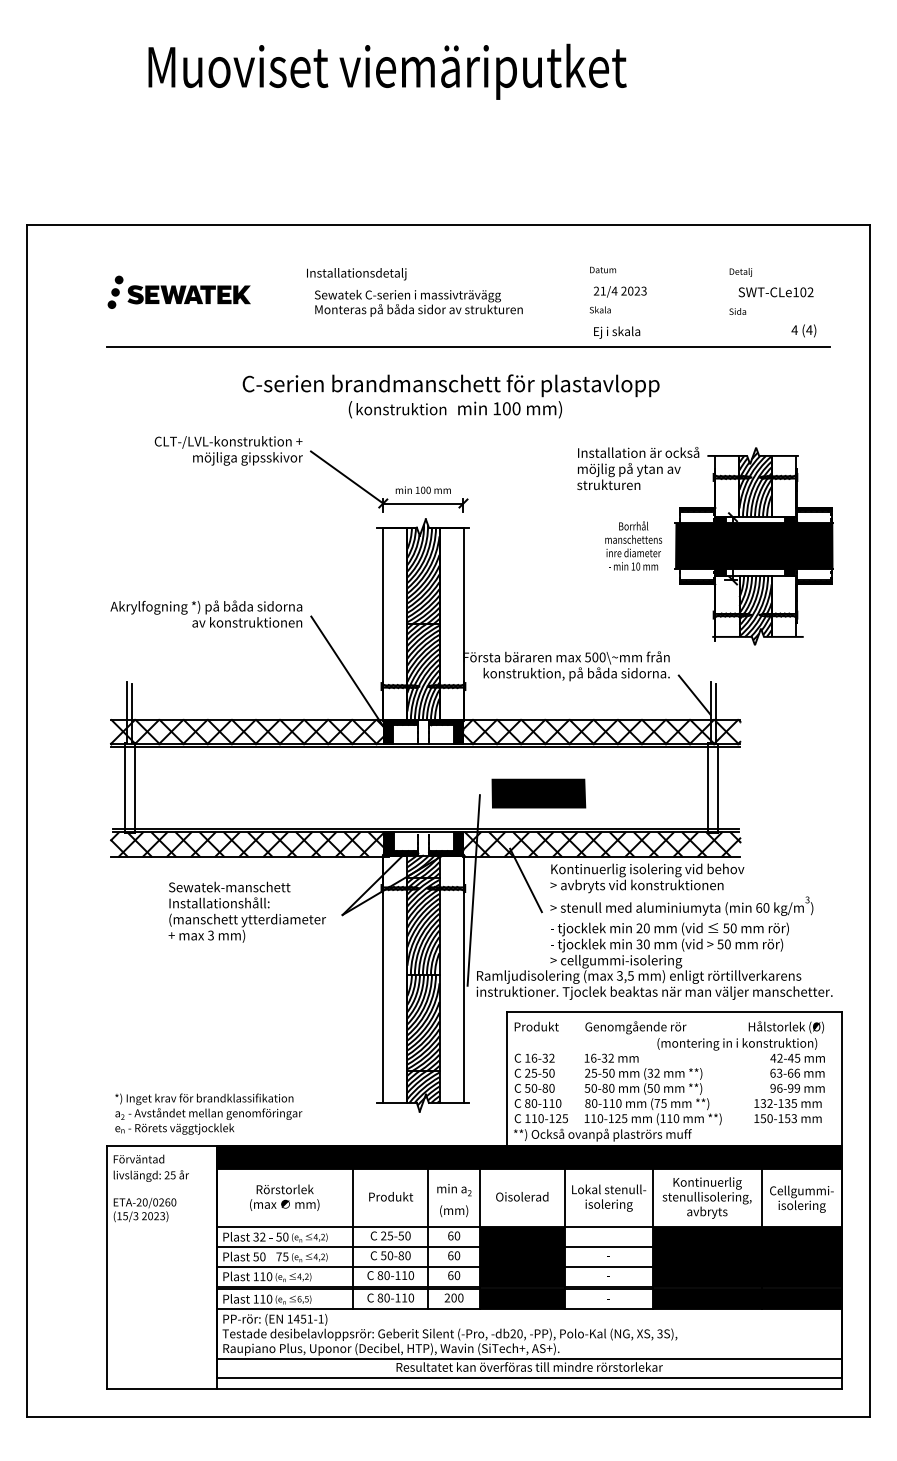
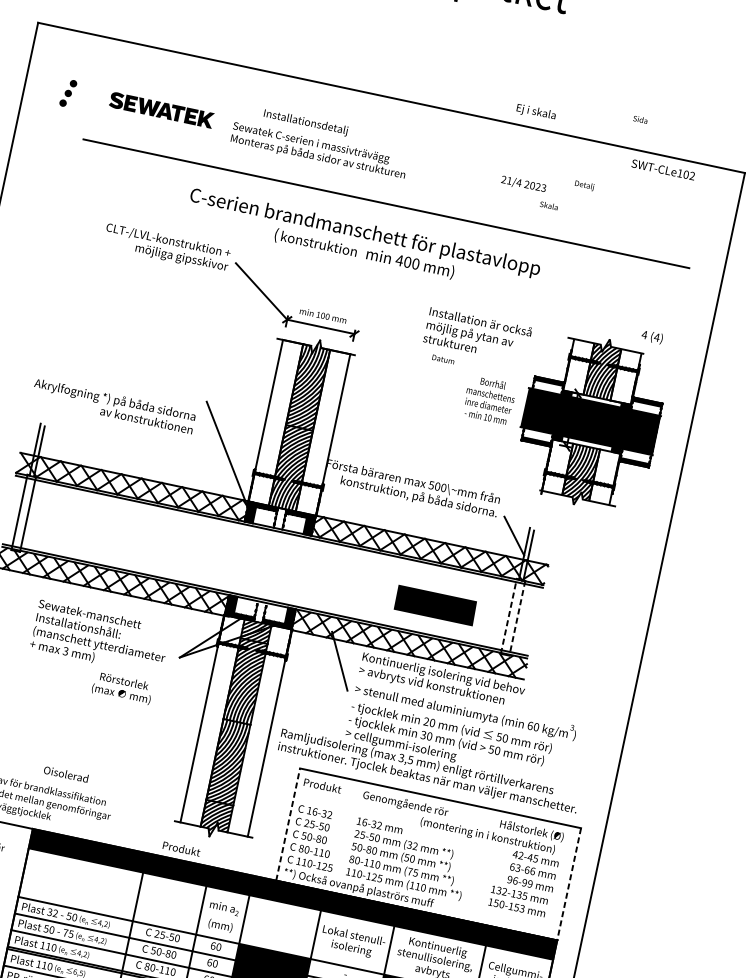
text: (603, 269) -> (443, 359), moved
text: (740, 272) -> (584, 185), moved
part: (115, 291) -> (68, 92), moved
text: (775, 292) -> (662, 169), moved
text: (418, 303) -> (318, 151), moved
text: (599, 309) -> (548, 205), moved
text: (737, 311) -> (640, 119), moved
text: (803, 330) -> (651, 336), moved
text: (617, 332) -> (536, 112), moved
text: (496, 408) -> (399, 260), 100 -> 400
text: (638, 468) -> (477, 334), moved
text: (206, 613) -> (114, 405), moved
line: (708, 788) -> (509, 616), solid -> dashed
line: (718, 788) -> (517, 618), solid -> dashed
part: (538, 793) -> (435, 605), moved
line: (473, 890) -> (293, 660), removed
line: (506, 1079) -> (287, 824), solid -> dashed
line: (841, 1079) -> (568, 884), solid -> dashed
text: (391, 1196) -> (182, 848), moved
text: (522, 1196) -> (66, 774), moved
text: (284, 1197) -> (122, 687), moved

